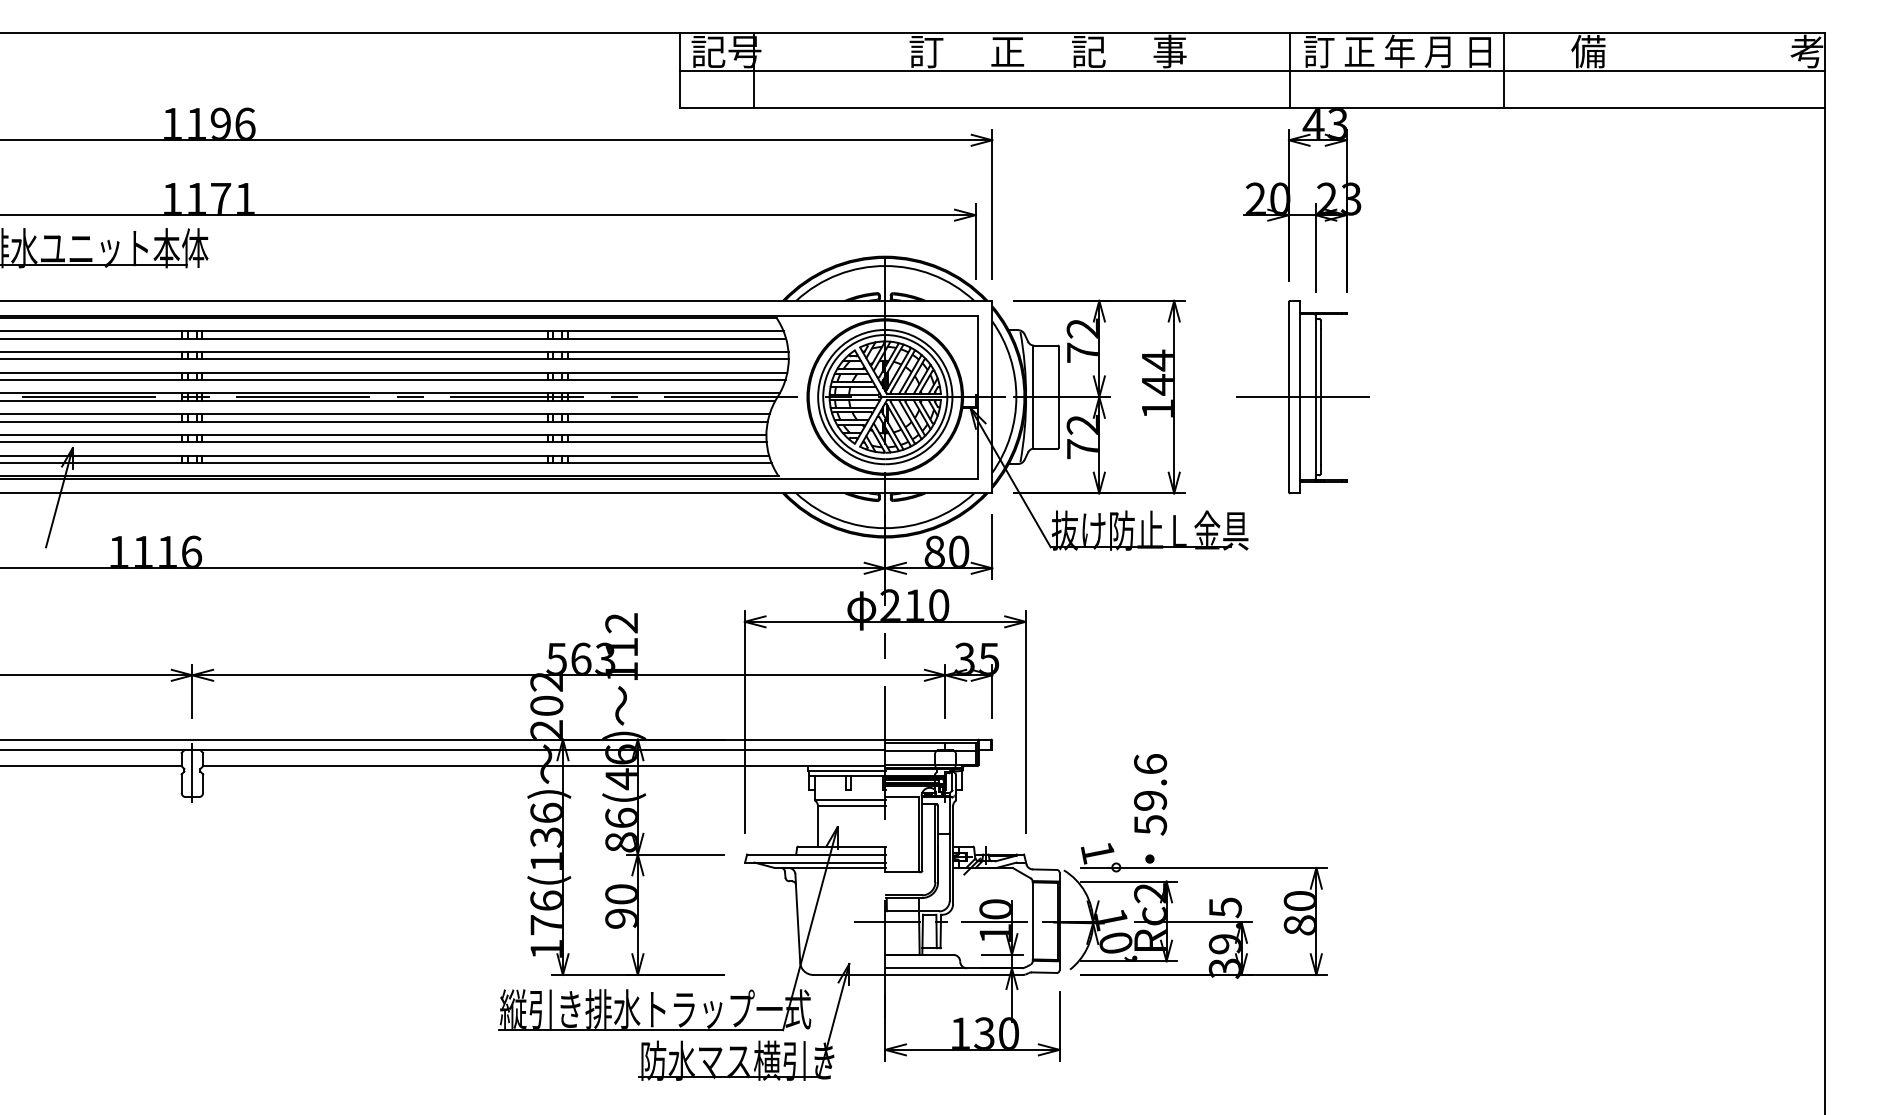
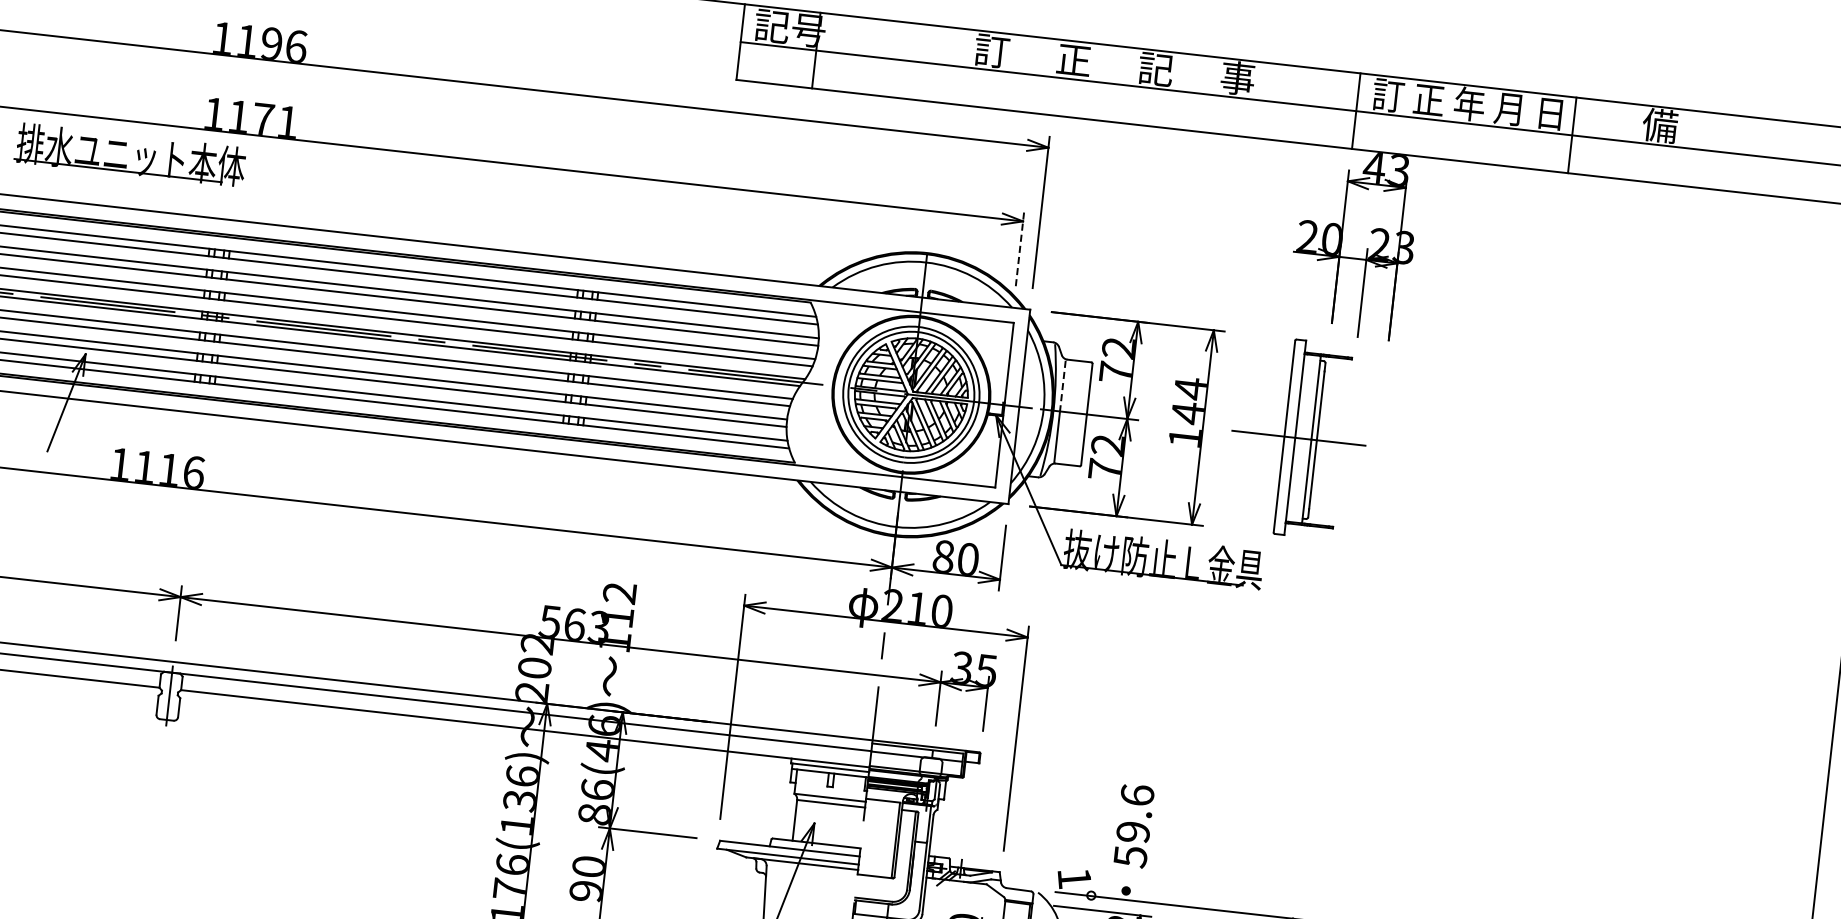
line: (975, 241) -> (1020, 247), solid -> dashed
line: (1032, 372) -> (1062, 386), solid -> dashed
part: (1302, 397) -> (1298, 438), moved

